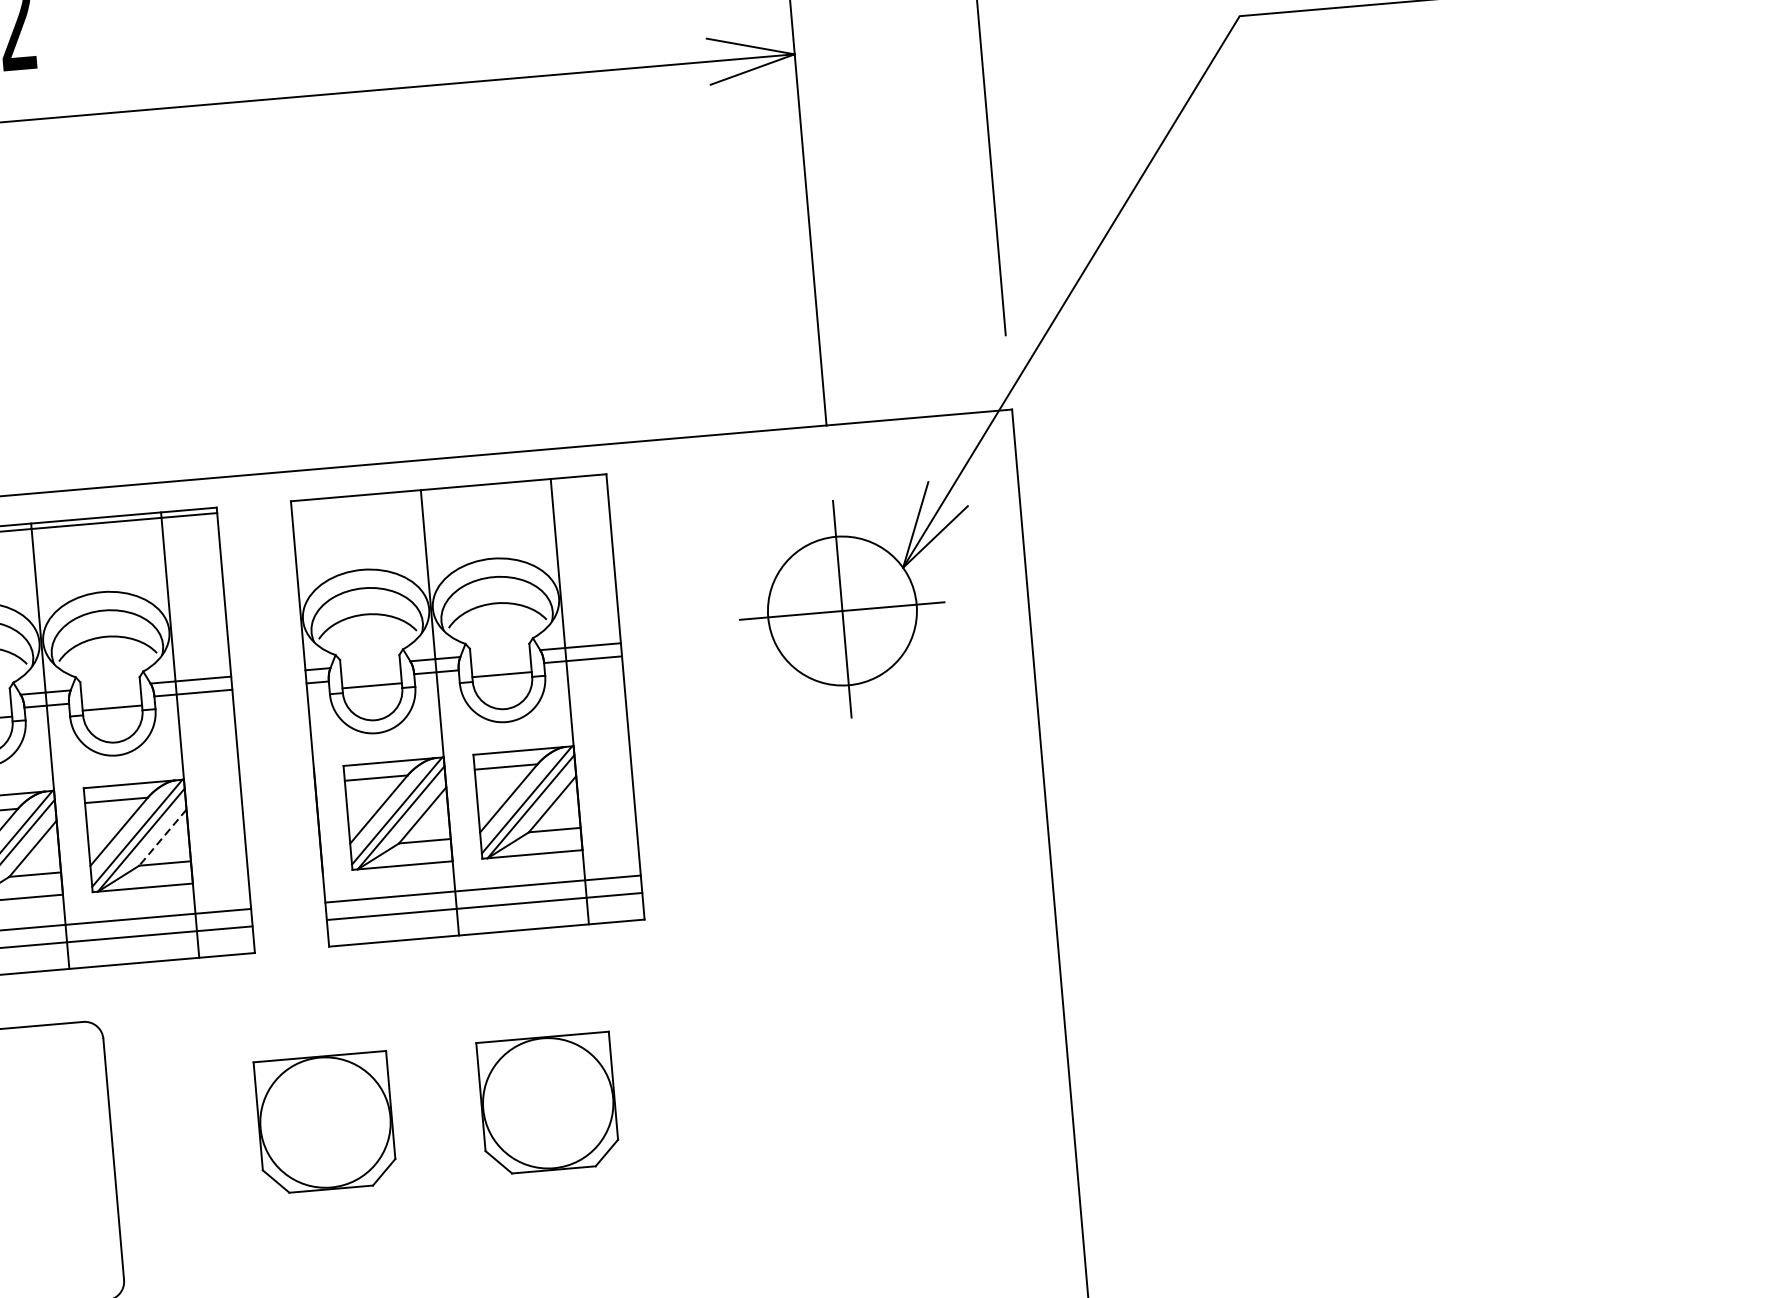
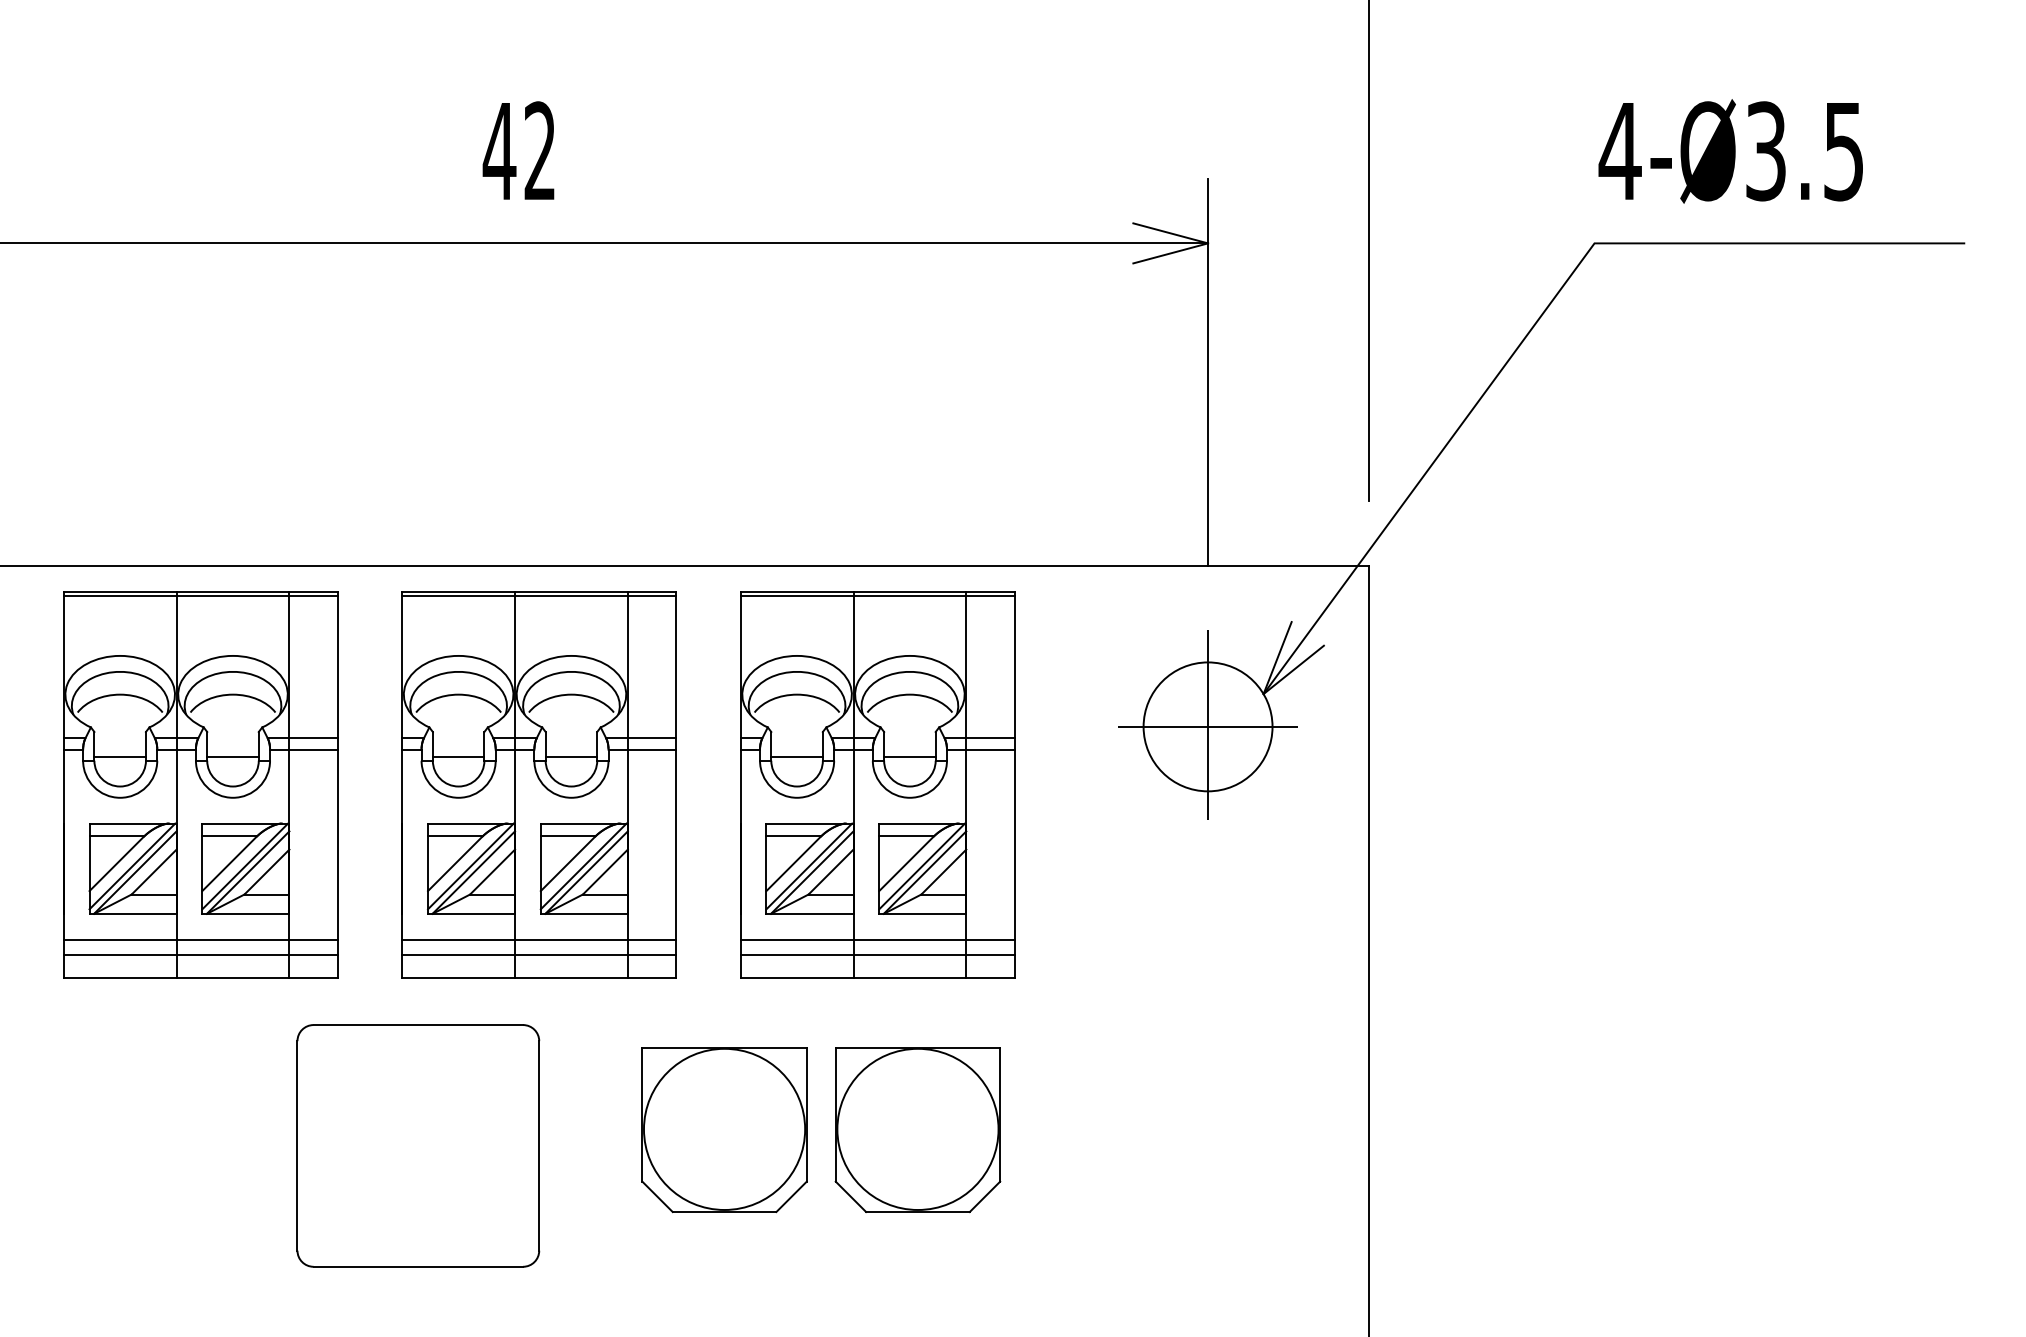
line: (448, 493) -> (877, 596), added
line: (163, 838) -> (605, 872), dashed -> solid
part: (547, 1103) -> (917, 1129), size x1.43
part: (325, 1123) -> (724, 1130), size x1.43

